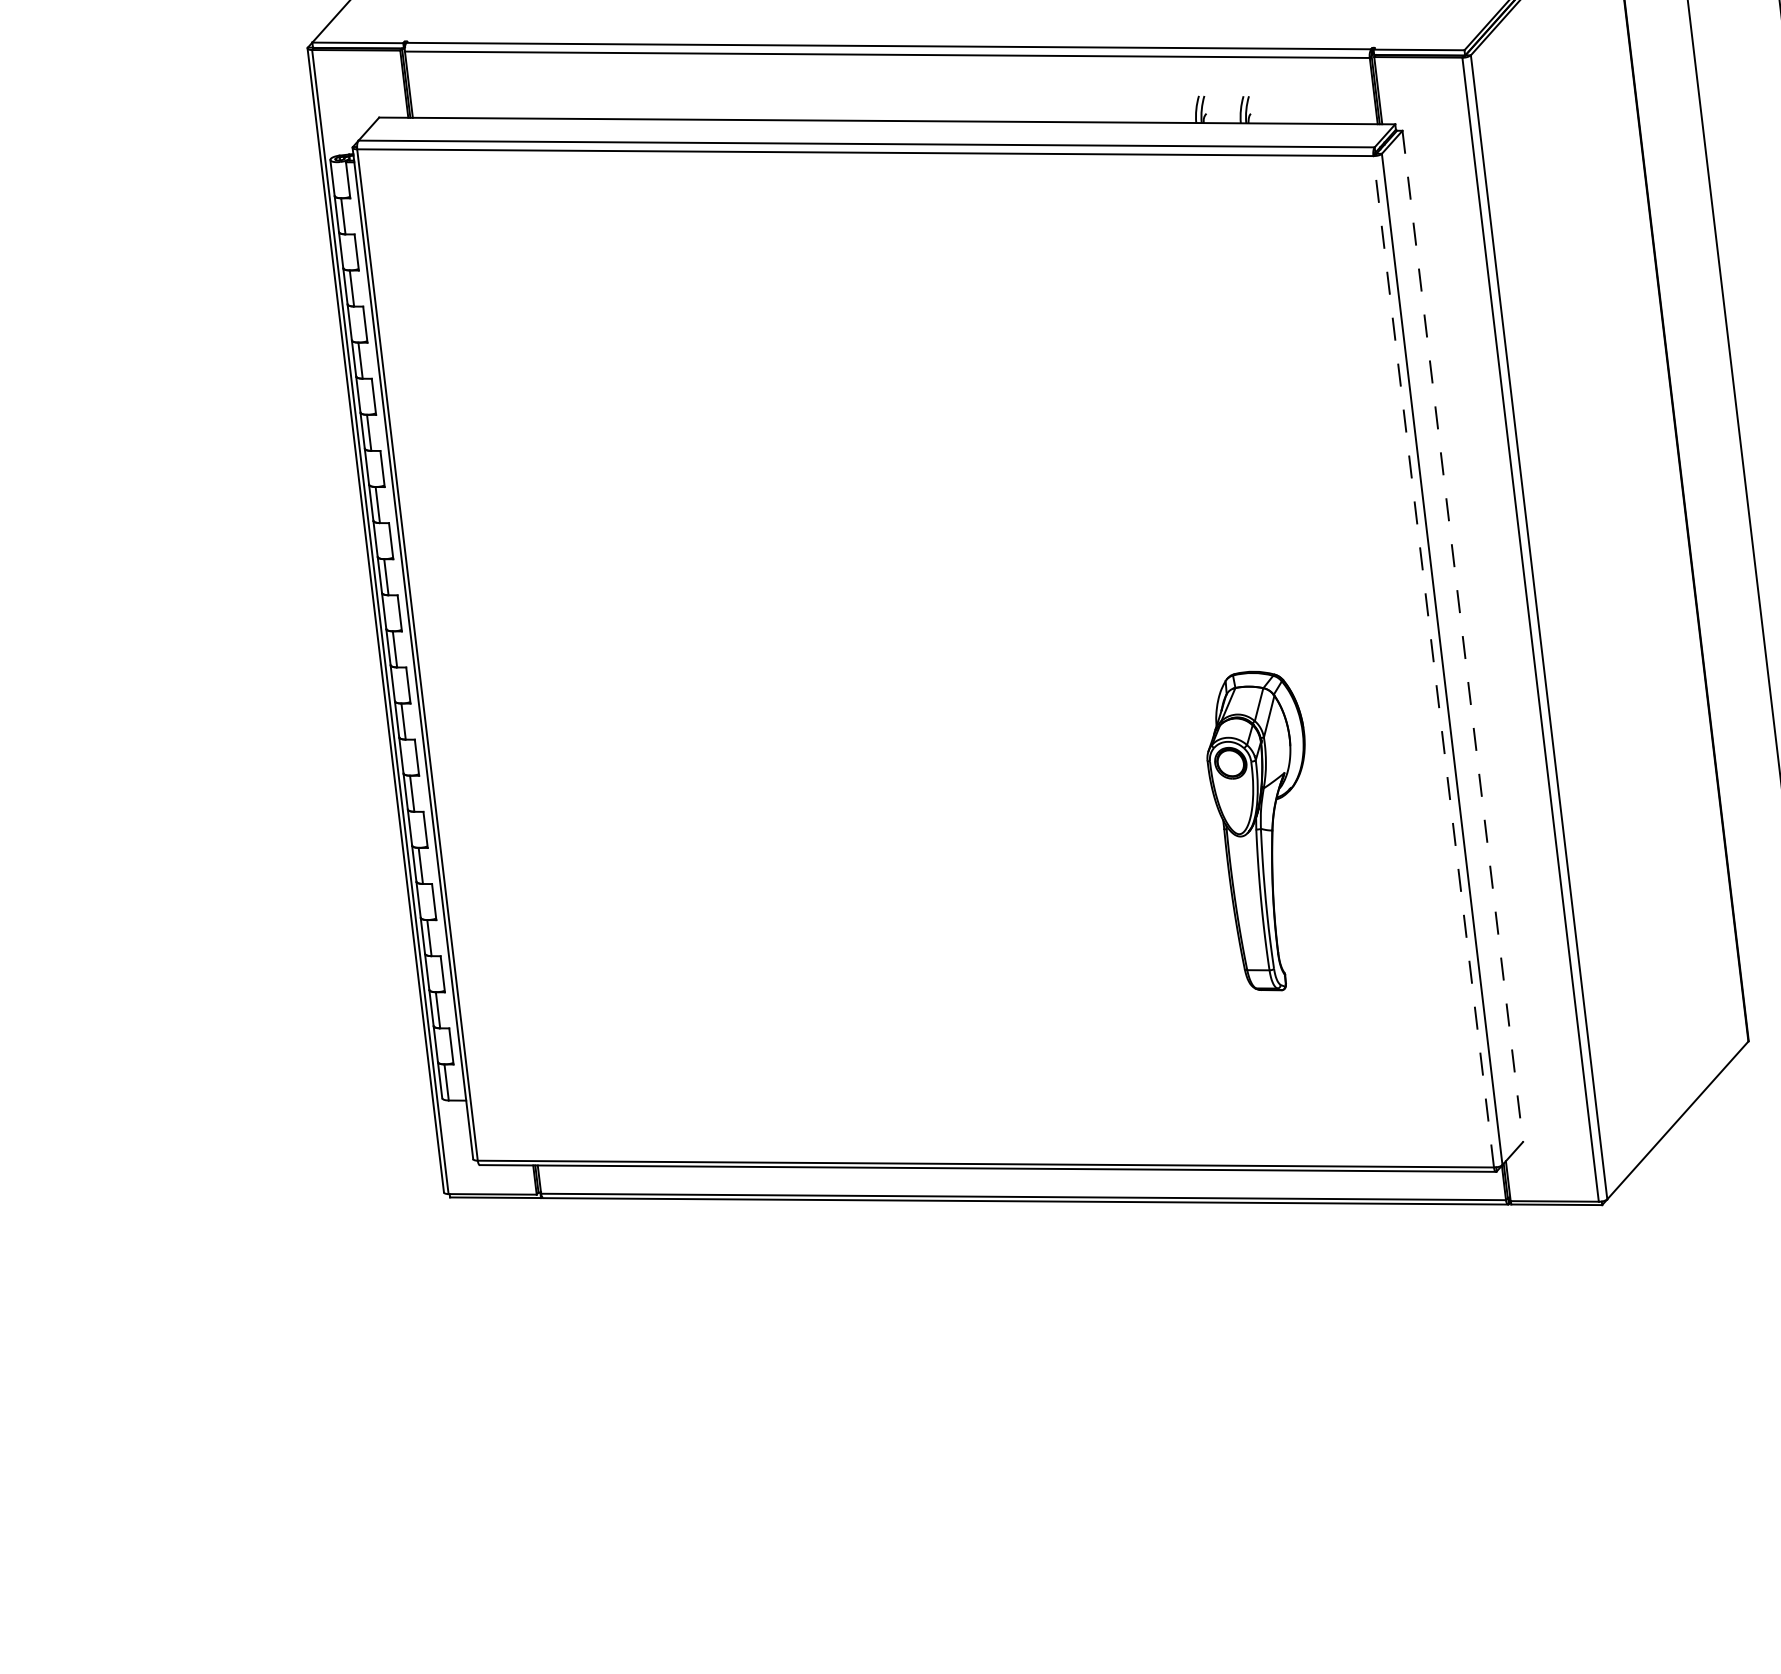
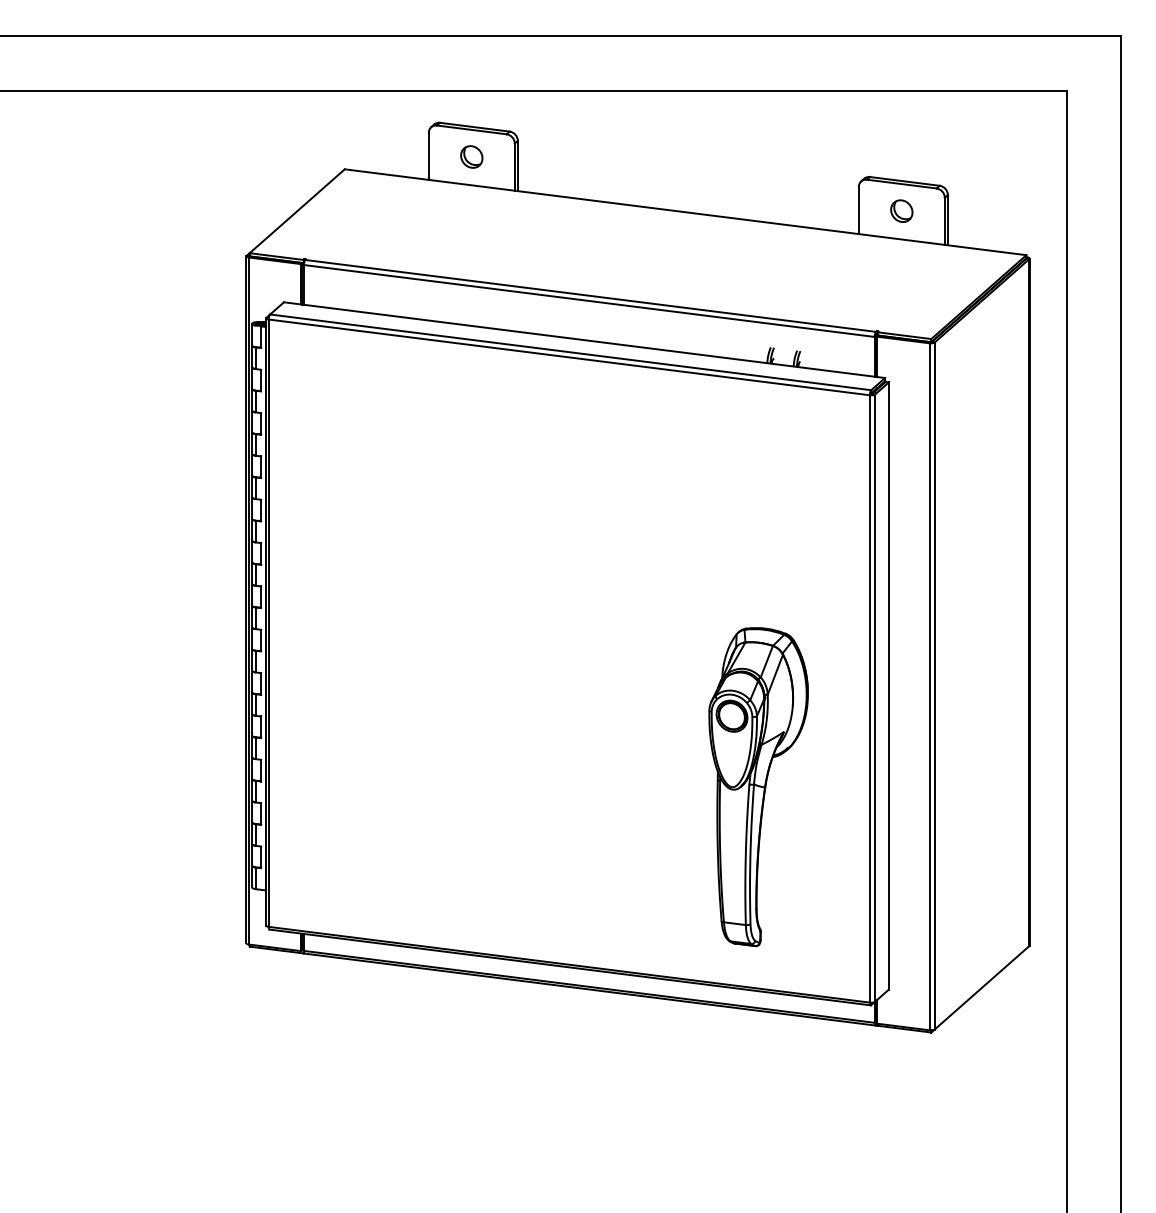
line: (1461, 635) -> (888, 685), dashed -> solid
line: (1432, 661) -> (869, 698), dashed -> solid
part: (1265, 831) -> (758, 787), size x1.67

